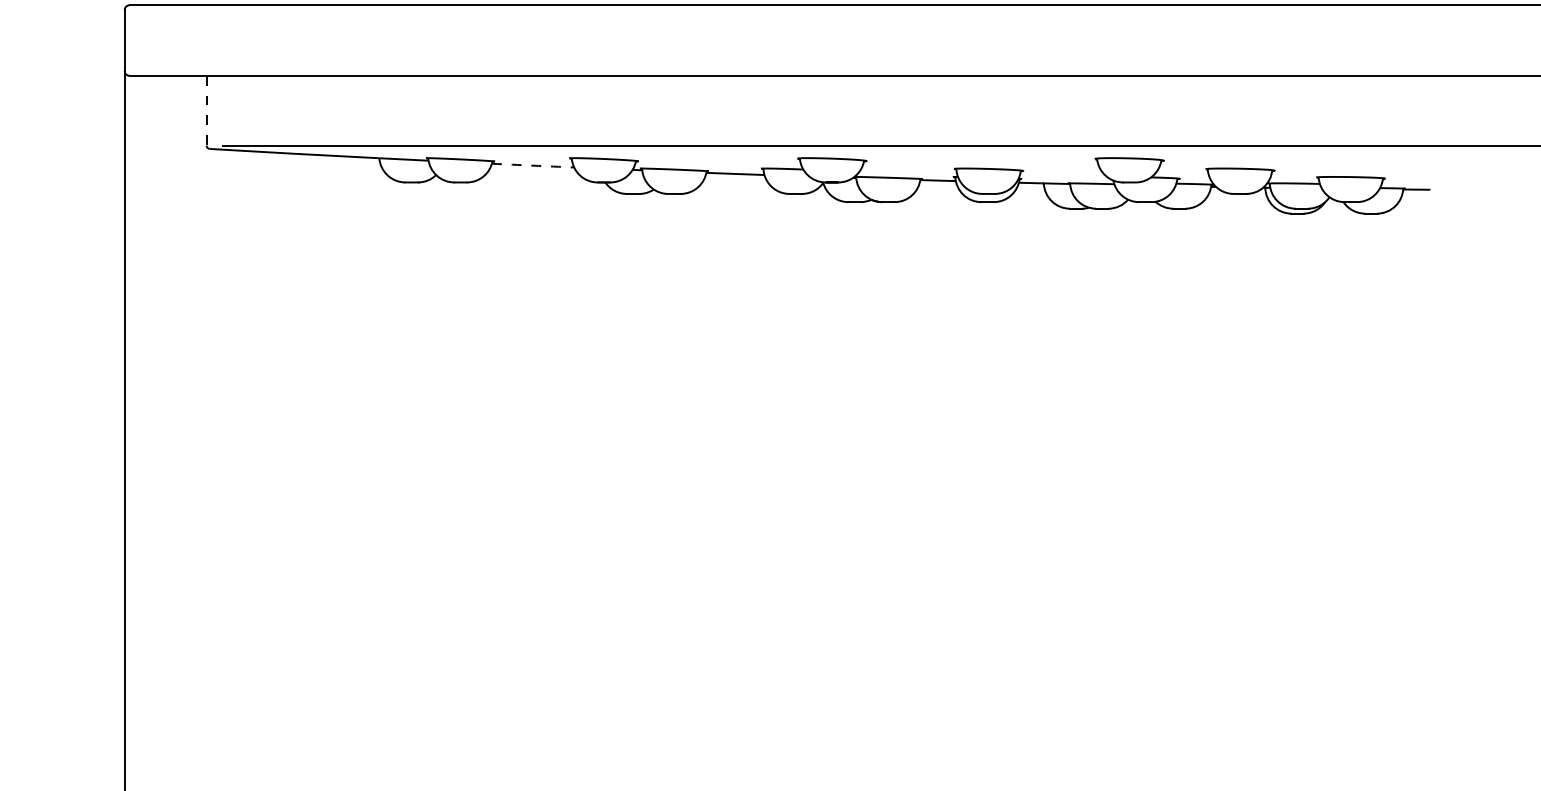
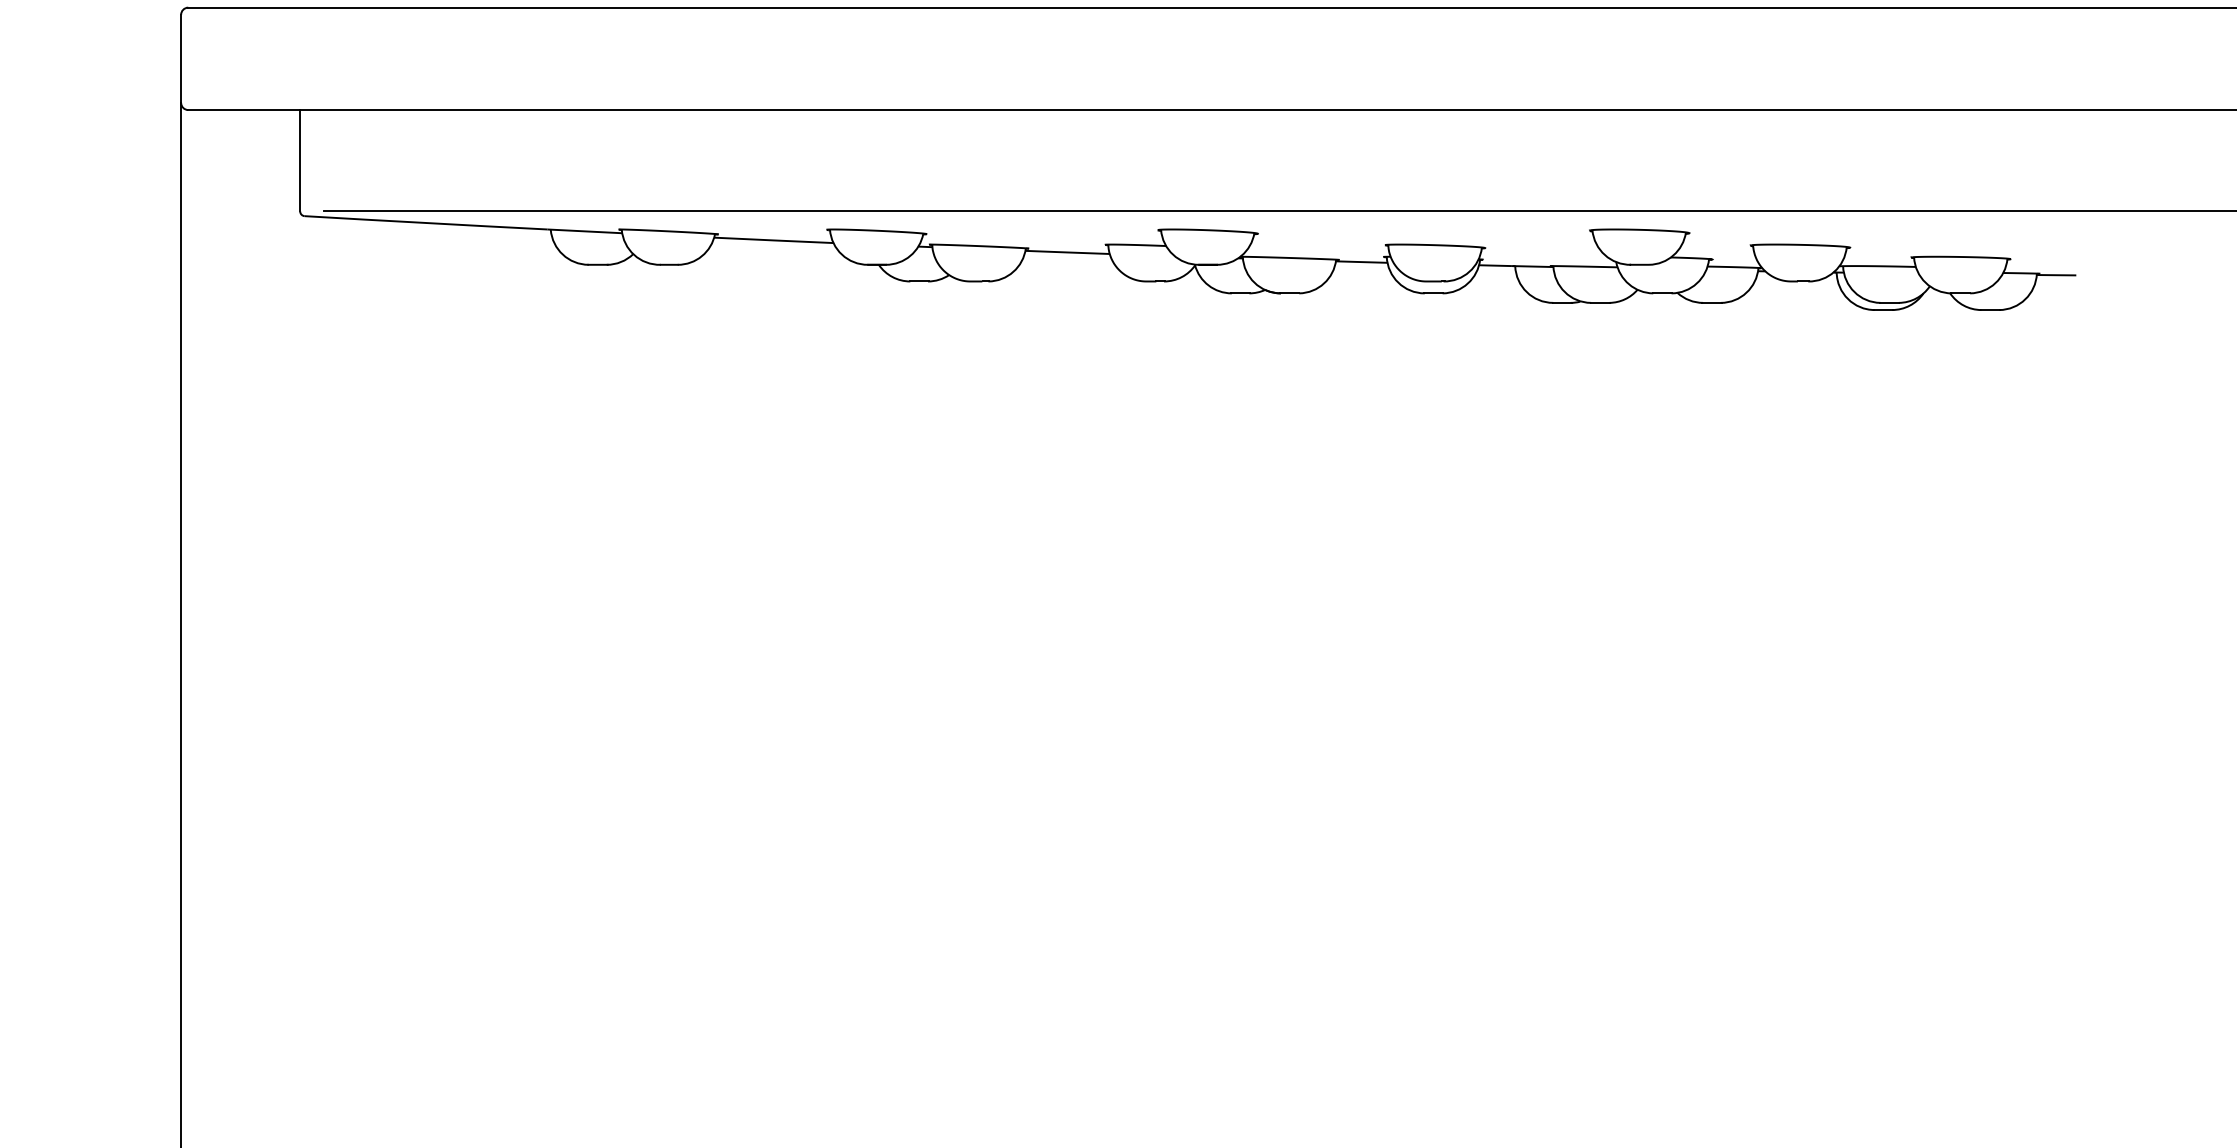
line: (206, 110) -> (299, 160), dashed -> solid
arc: (533, 165) -> (774, 240), dashed -> solid

